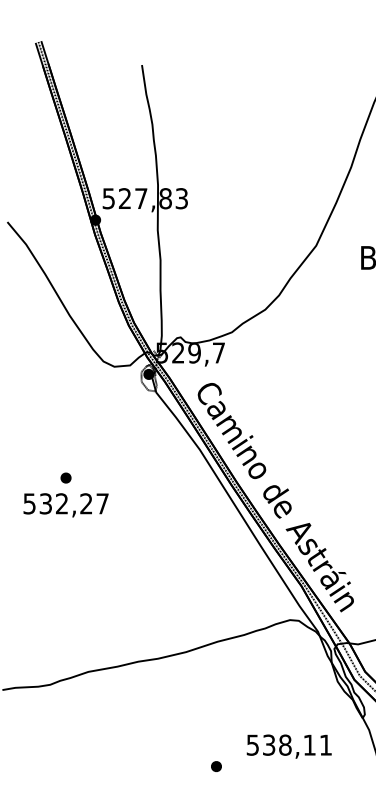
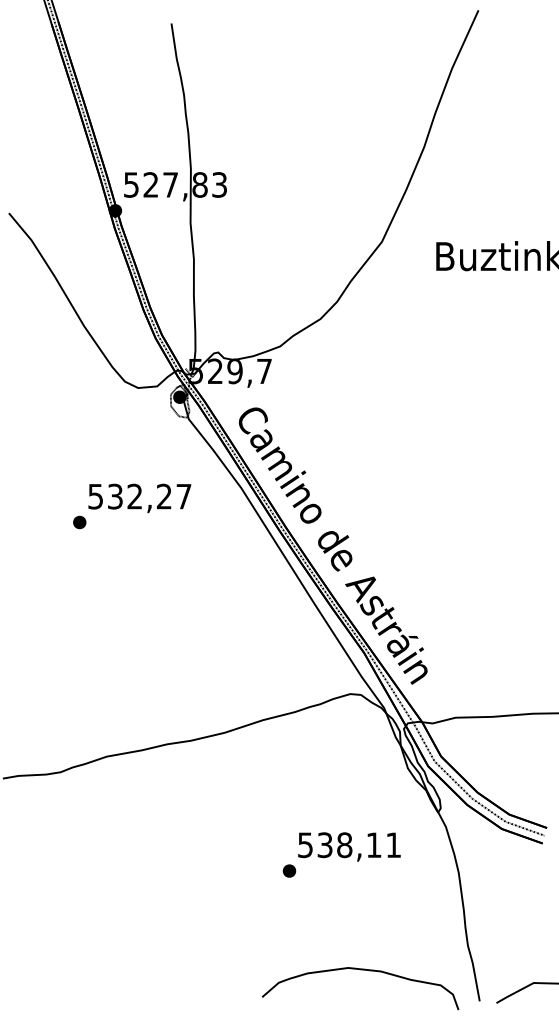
text: (65, 505) -> (139, 498), moved
part: (216, 766) -> (289, 870), moved

